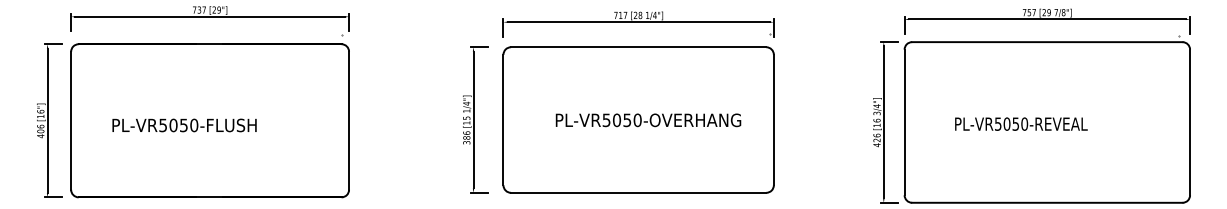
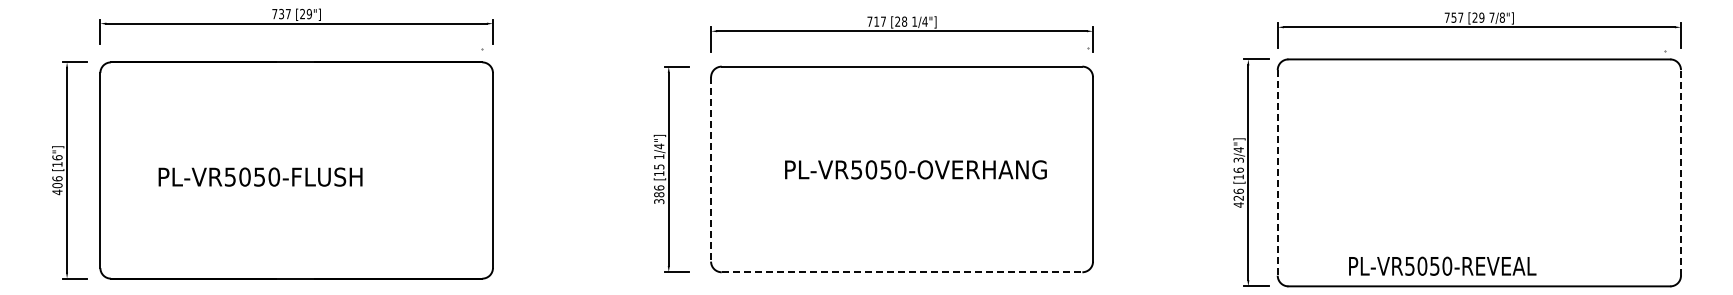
line: (503, 120) -> (711, 169), solid -> dashed
line: (904, 122) -> (1277, 172), solid -> dashed
line: (1190, 122) -> (1681, 172), solid -> dashed
text: (1021, 123) -> (1442, 265), moved
line: (638, 192) -> (902, 272), solid -> dashed

